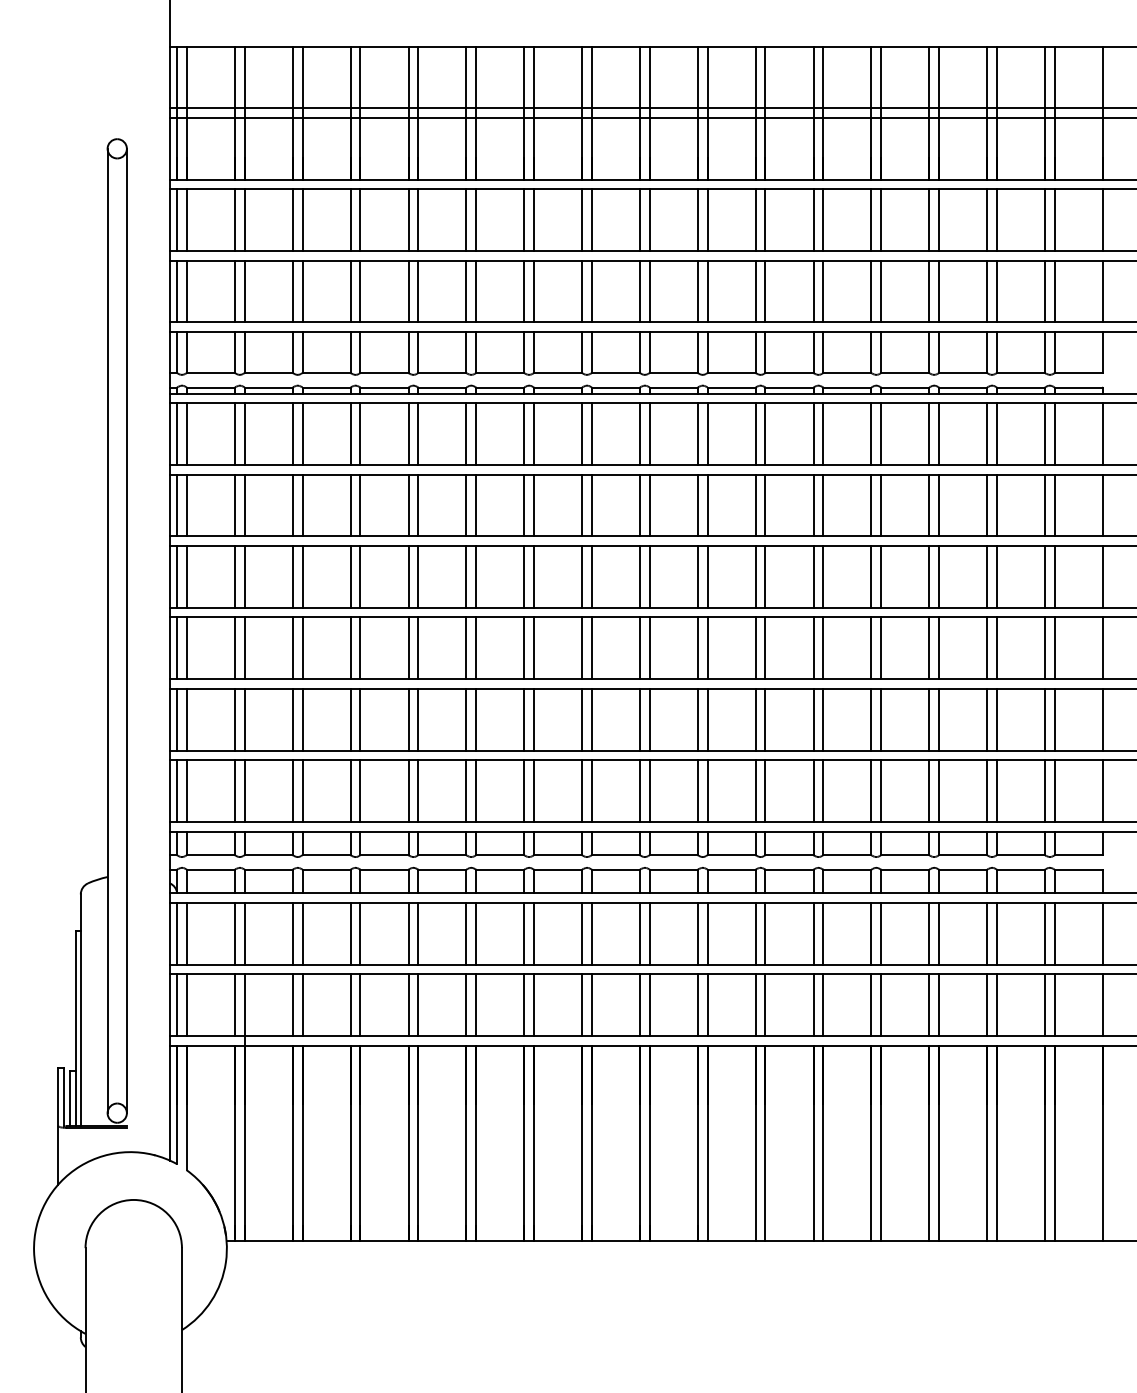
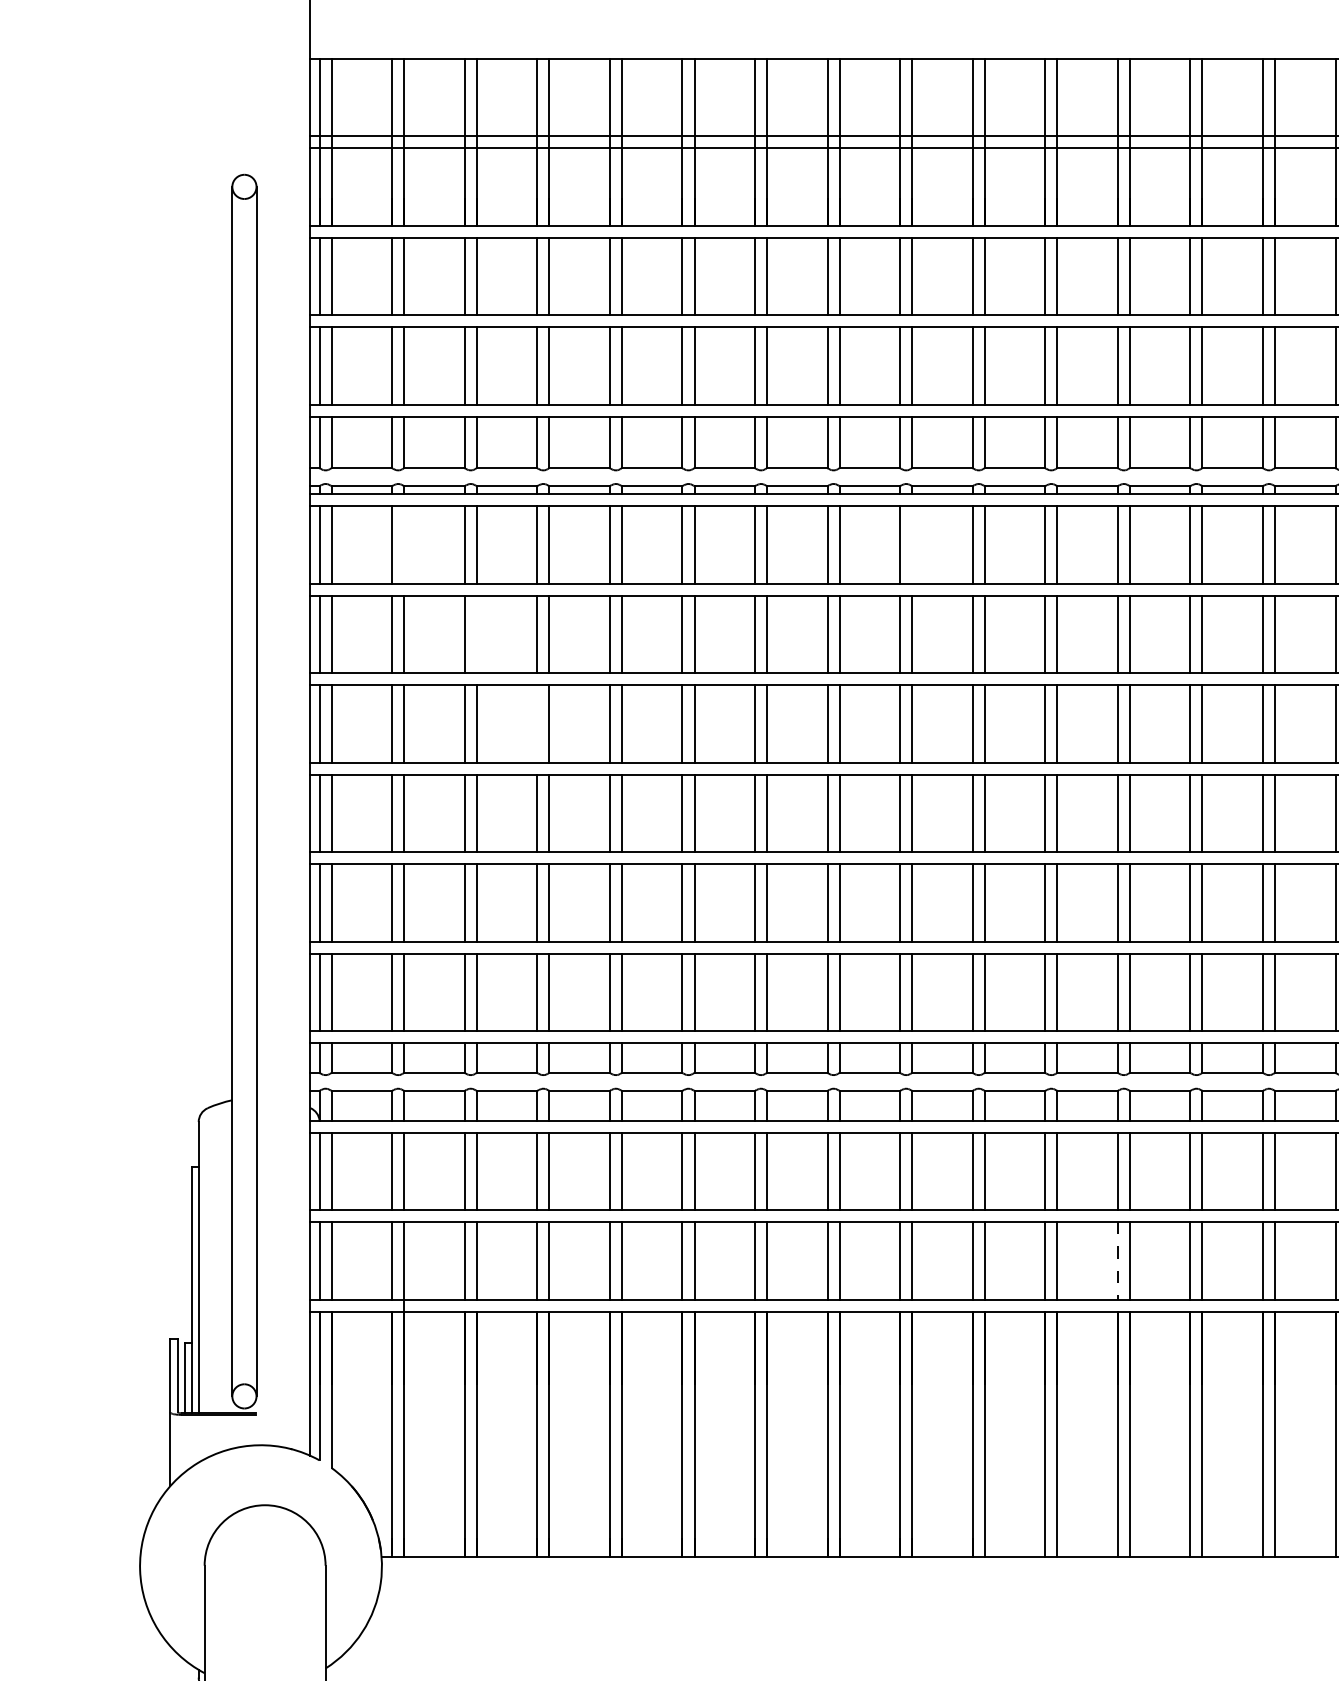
line: (244, 434) -> (404, 545), removed
line: (649, 434) -> (911, 545), removed
line: (302, 505) -> (476, 634), removed
line: (350, 576) -> (536, 723), removed
line: (813, 1005) -> (1117, 1261), solid -> dashed

